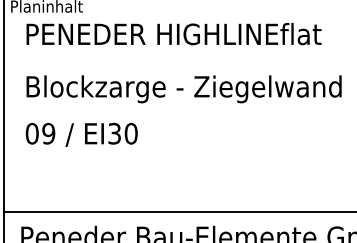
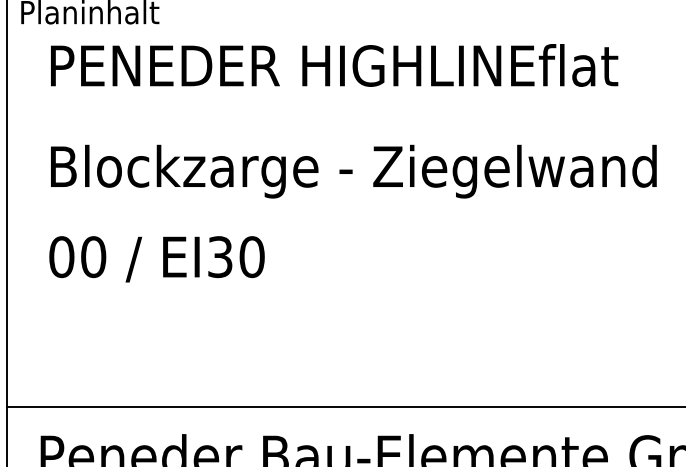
text: (48, 133) -> (93, 256), 09 -> 00

